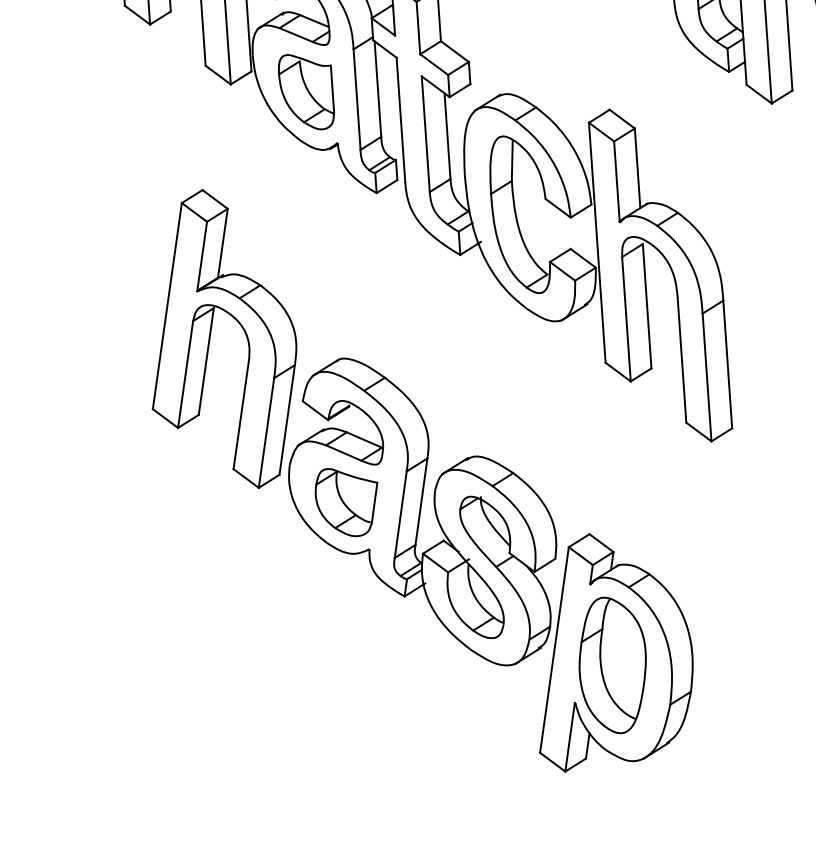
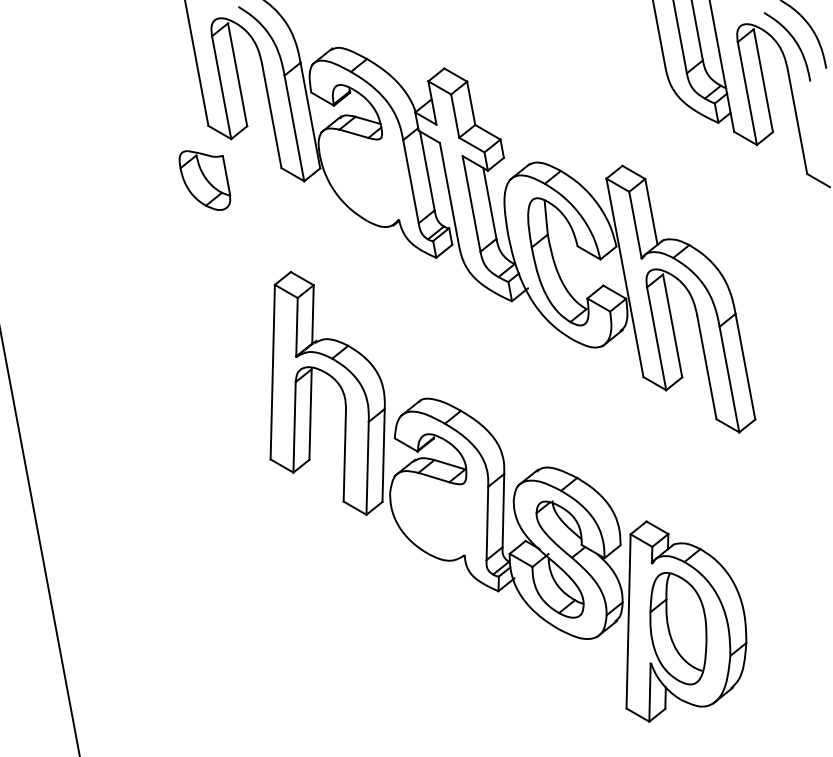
part: (305, 92) -> (204, 180), moved
part: (344, 502) -> (439, 518), removed

